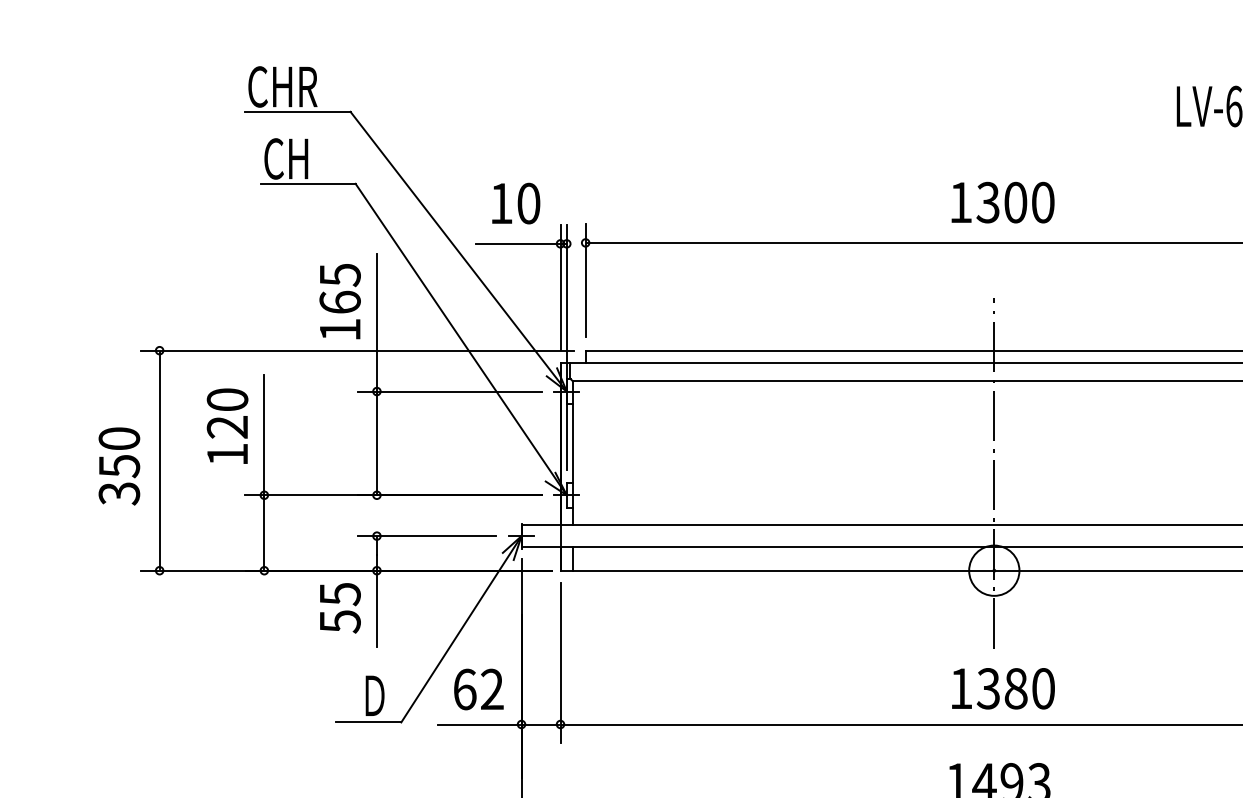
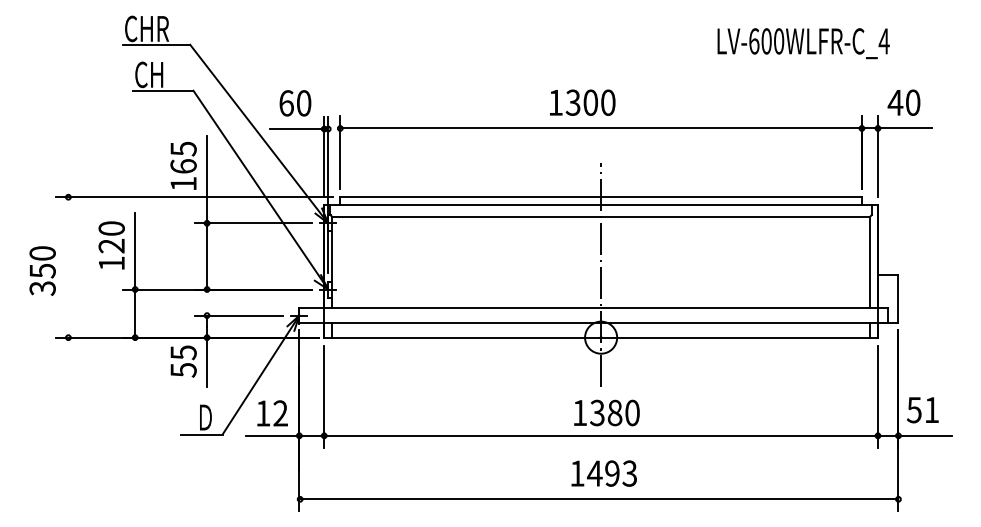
text: (1002, 202) -> (582, 102), moved
text: (501, 203) -> (286, 103), 10 -> 60
line: (159, 460) -> (68, 267), removed
text: (465, 689) -> (263, 413), 62 -> 12

